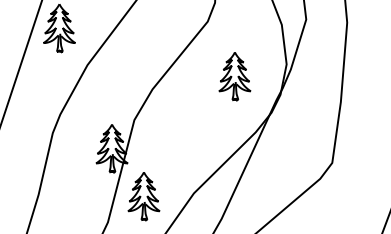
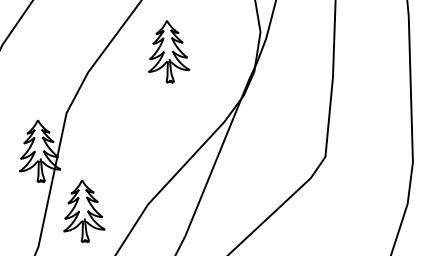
part: (234, 76) -> (167, 51), moved

